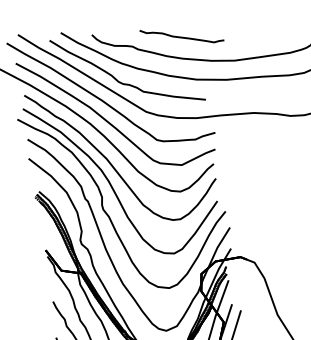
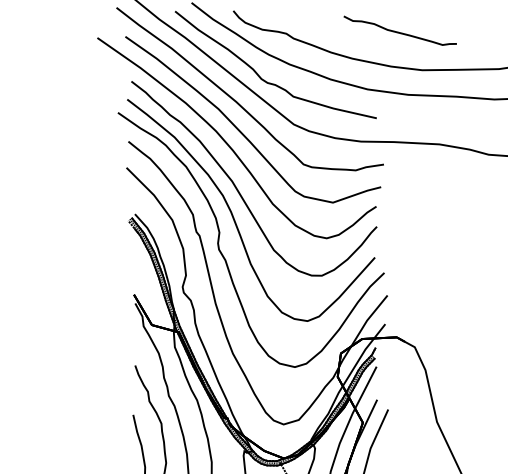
curve: (180, 36) -> (398, 31), moved

